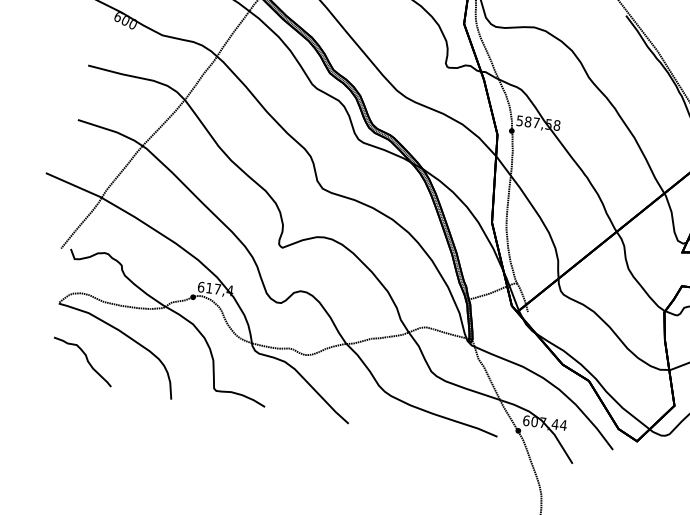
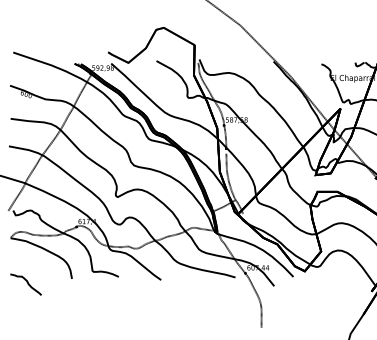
curve: (85, 361) -> (27, 284), moved

